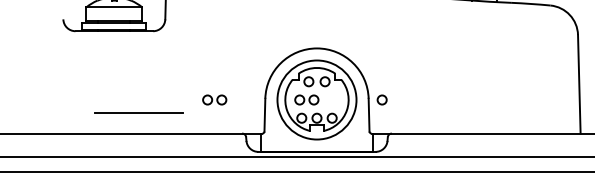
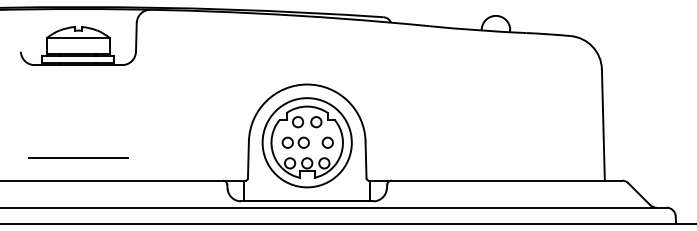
part: (214, 99) -> (191, 142), removed
circle: (381, 99) -> (327, 142), moved
line: (139, 113) -> (78, 157), moved

